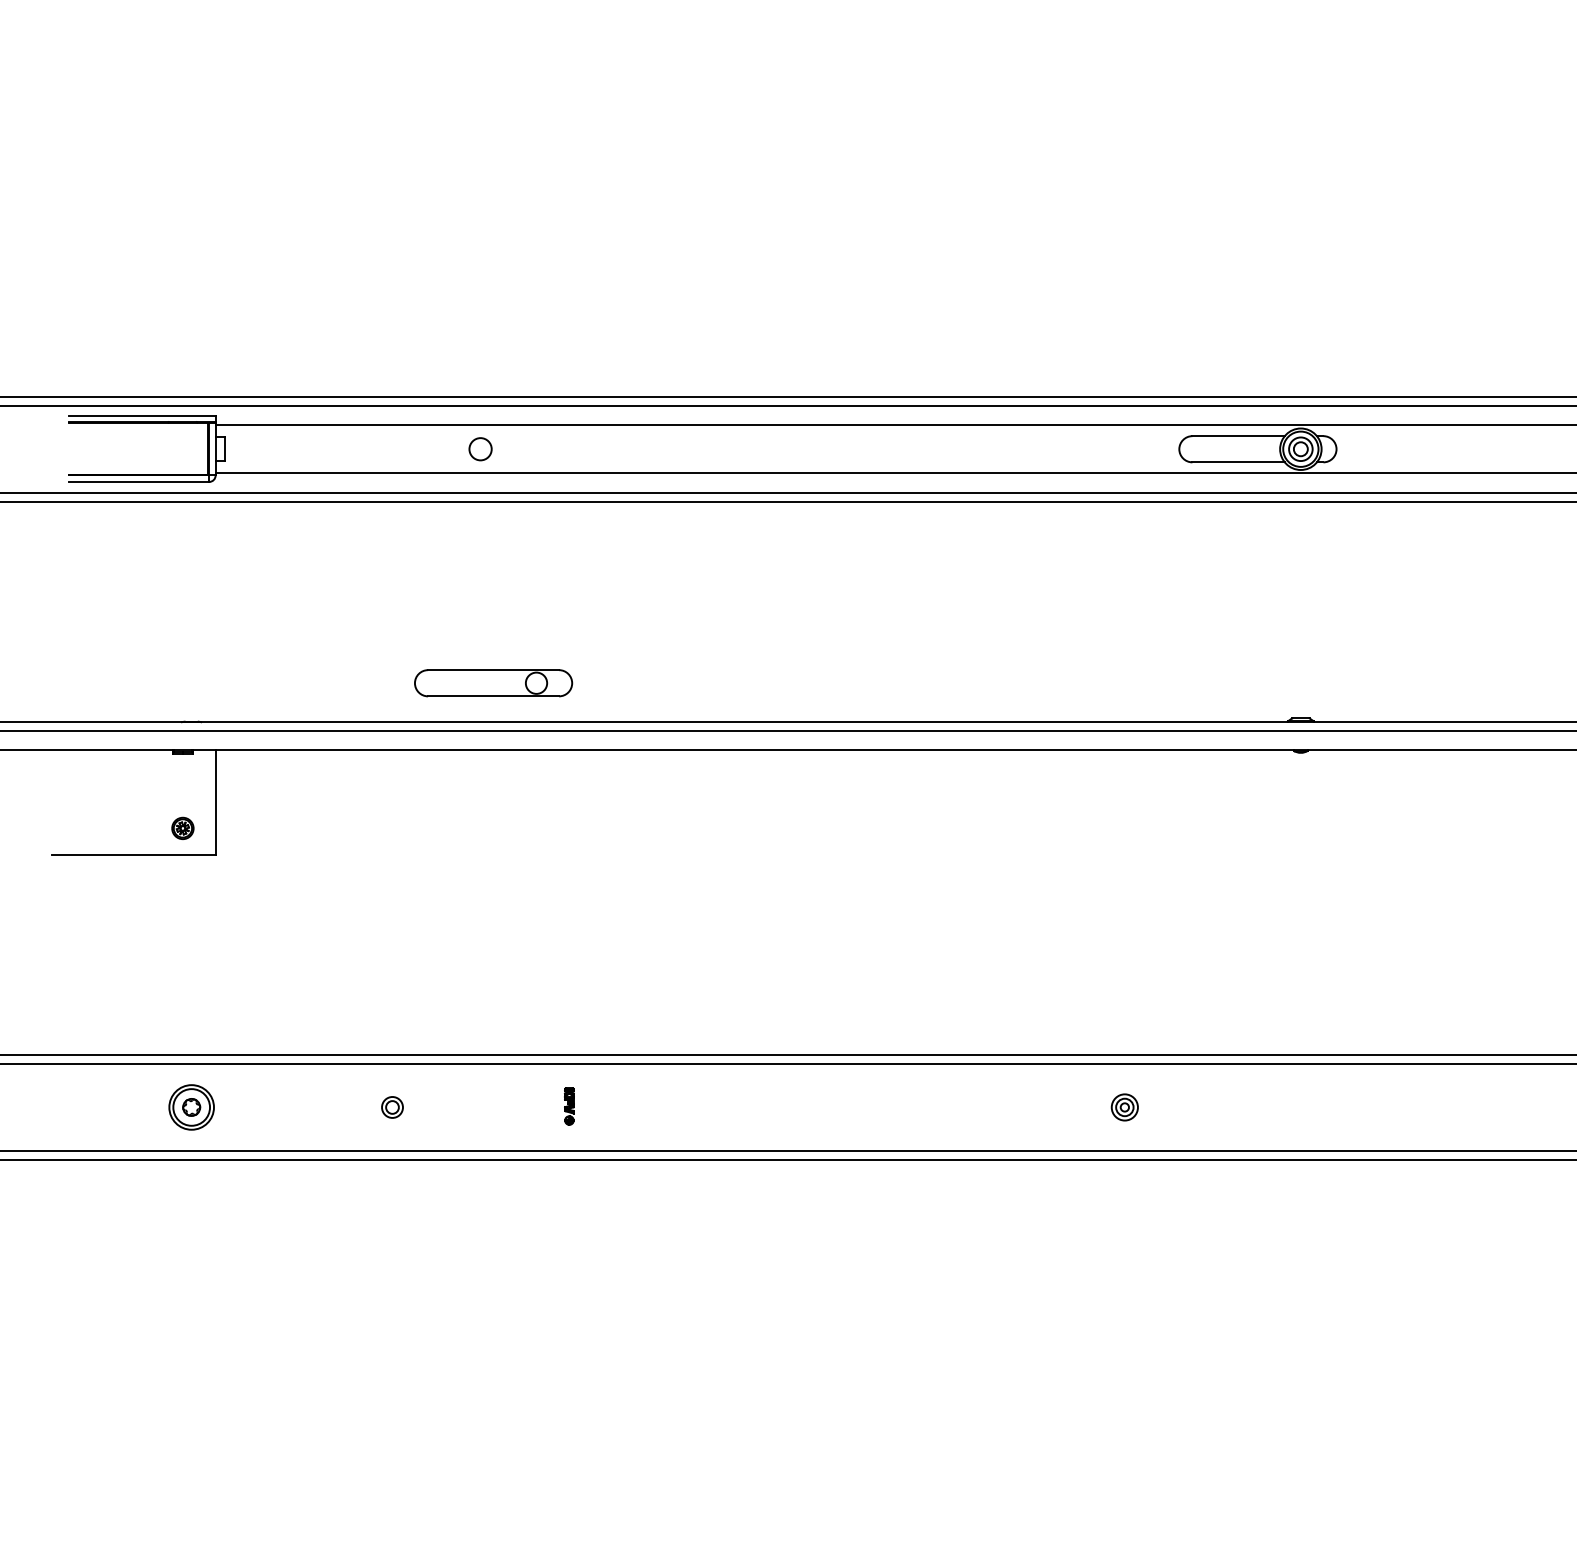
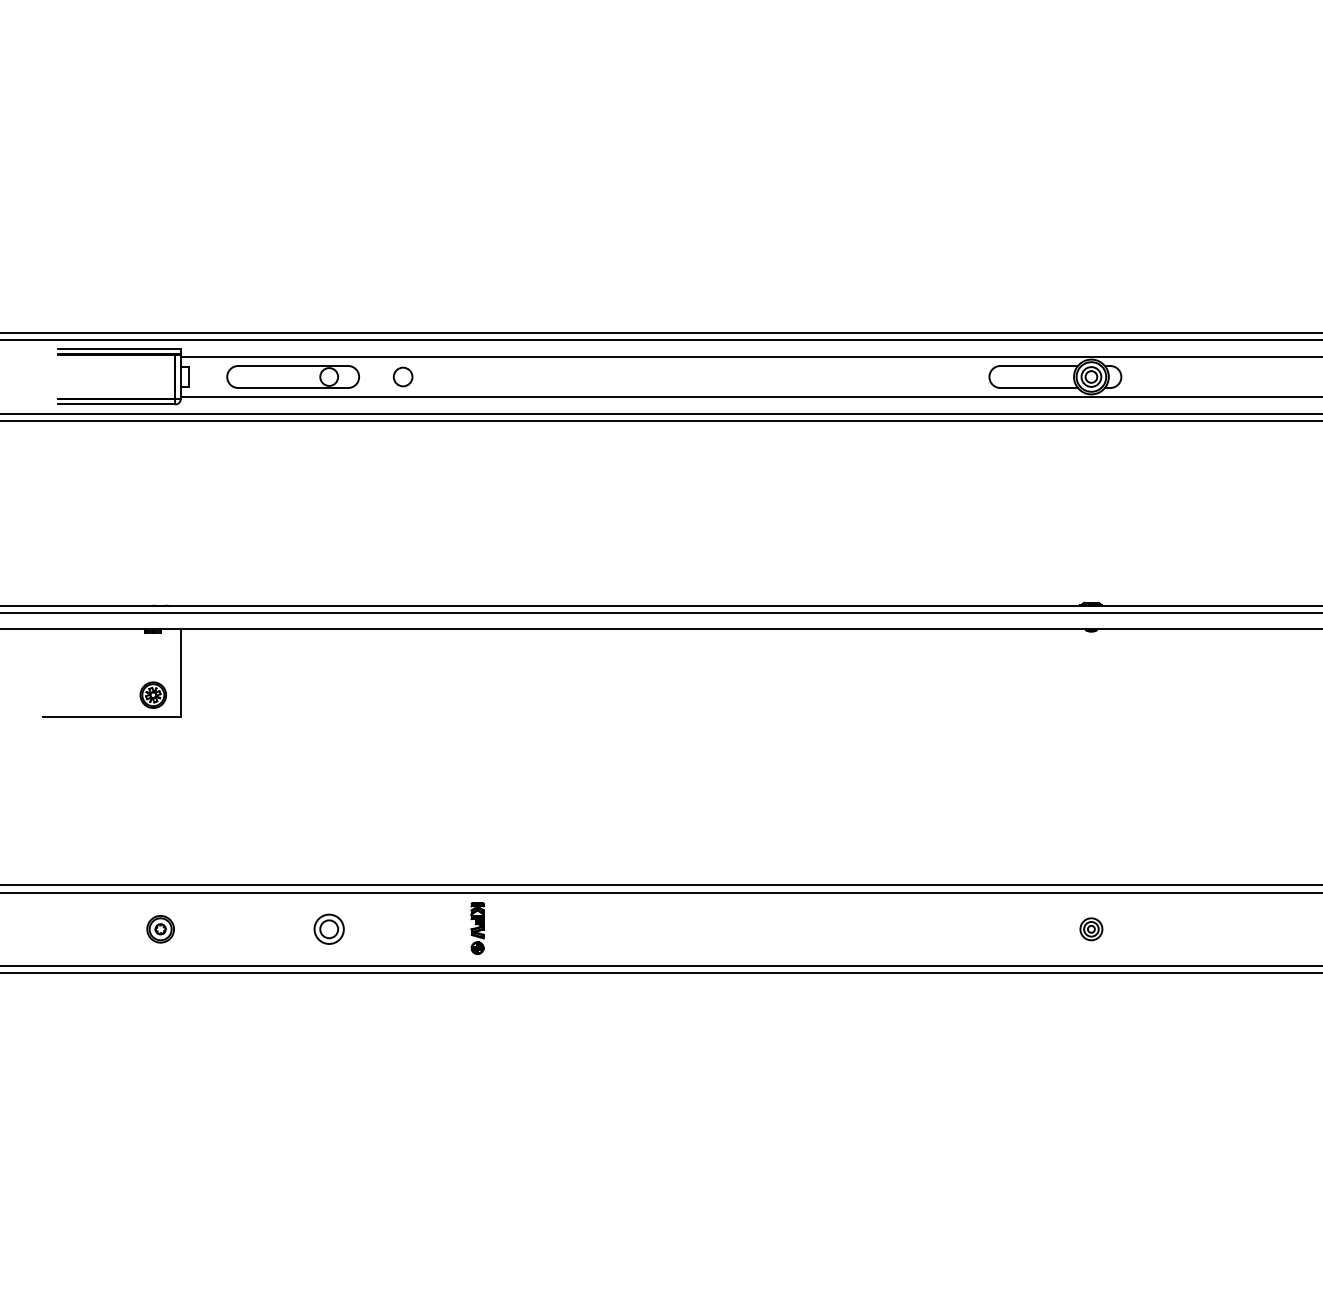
part: (493, 683) -> (293, 377), moved
part: (182, 828) -> (153, 695), size x1.43
part: (569, 1106) -> (477, 928), size x1.67
part: (191, 1107) -> (160, 929), size x0.71
part: (392, 1107) -> (329, 929), size x1.67
part: (1124, 1107) -> (1091, 929), moved

